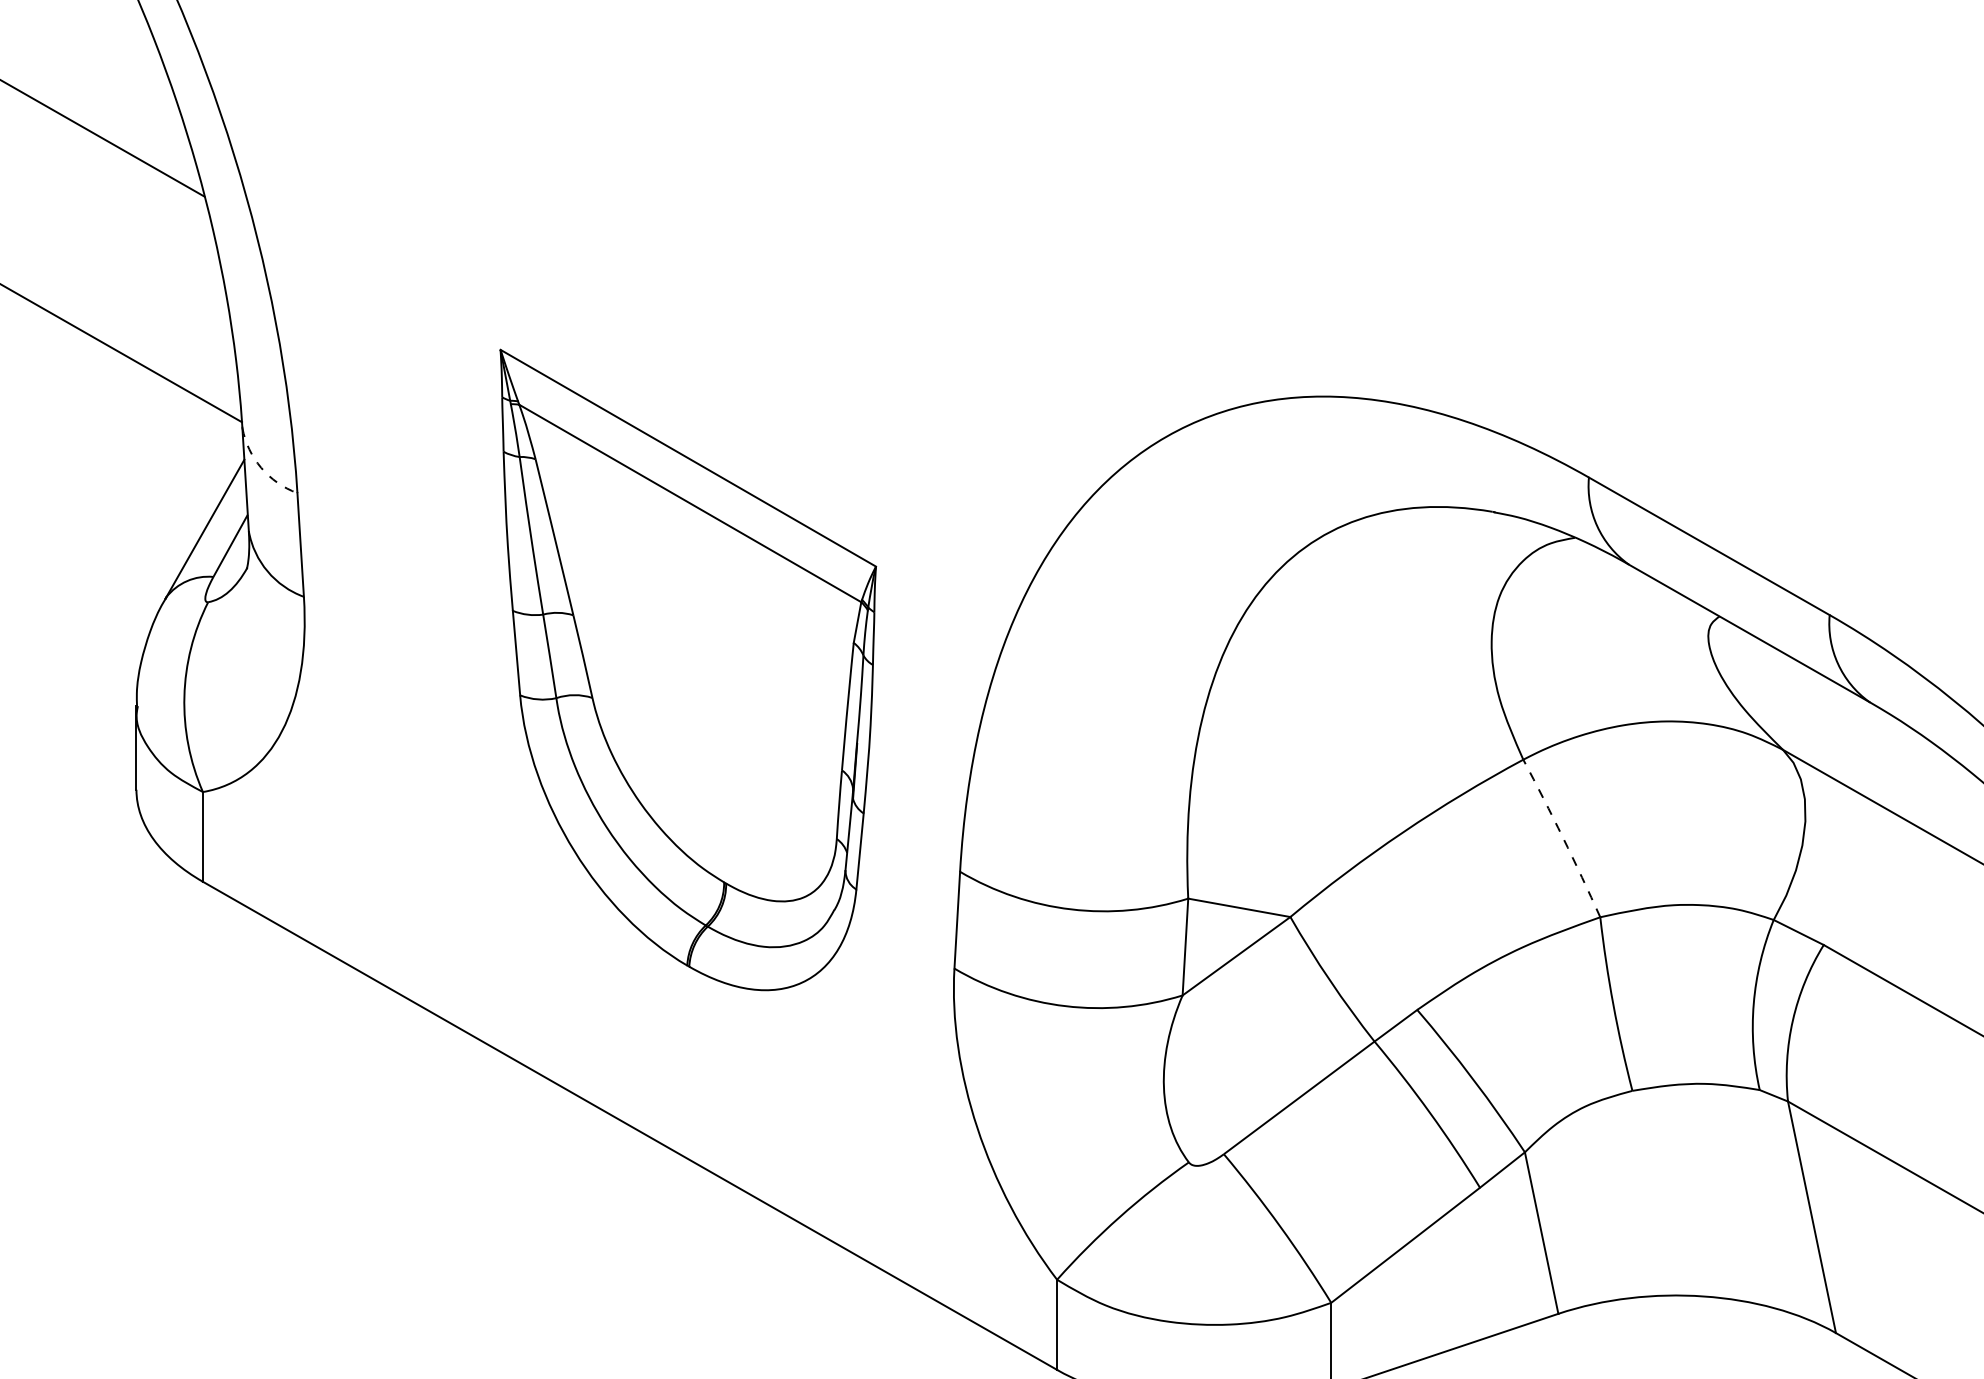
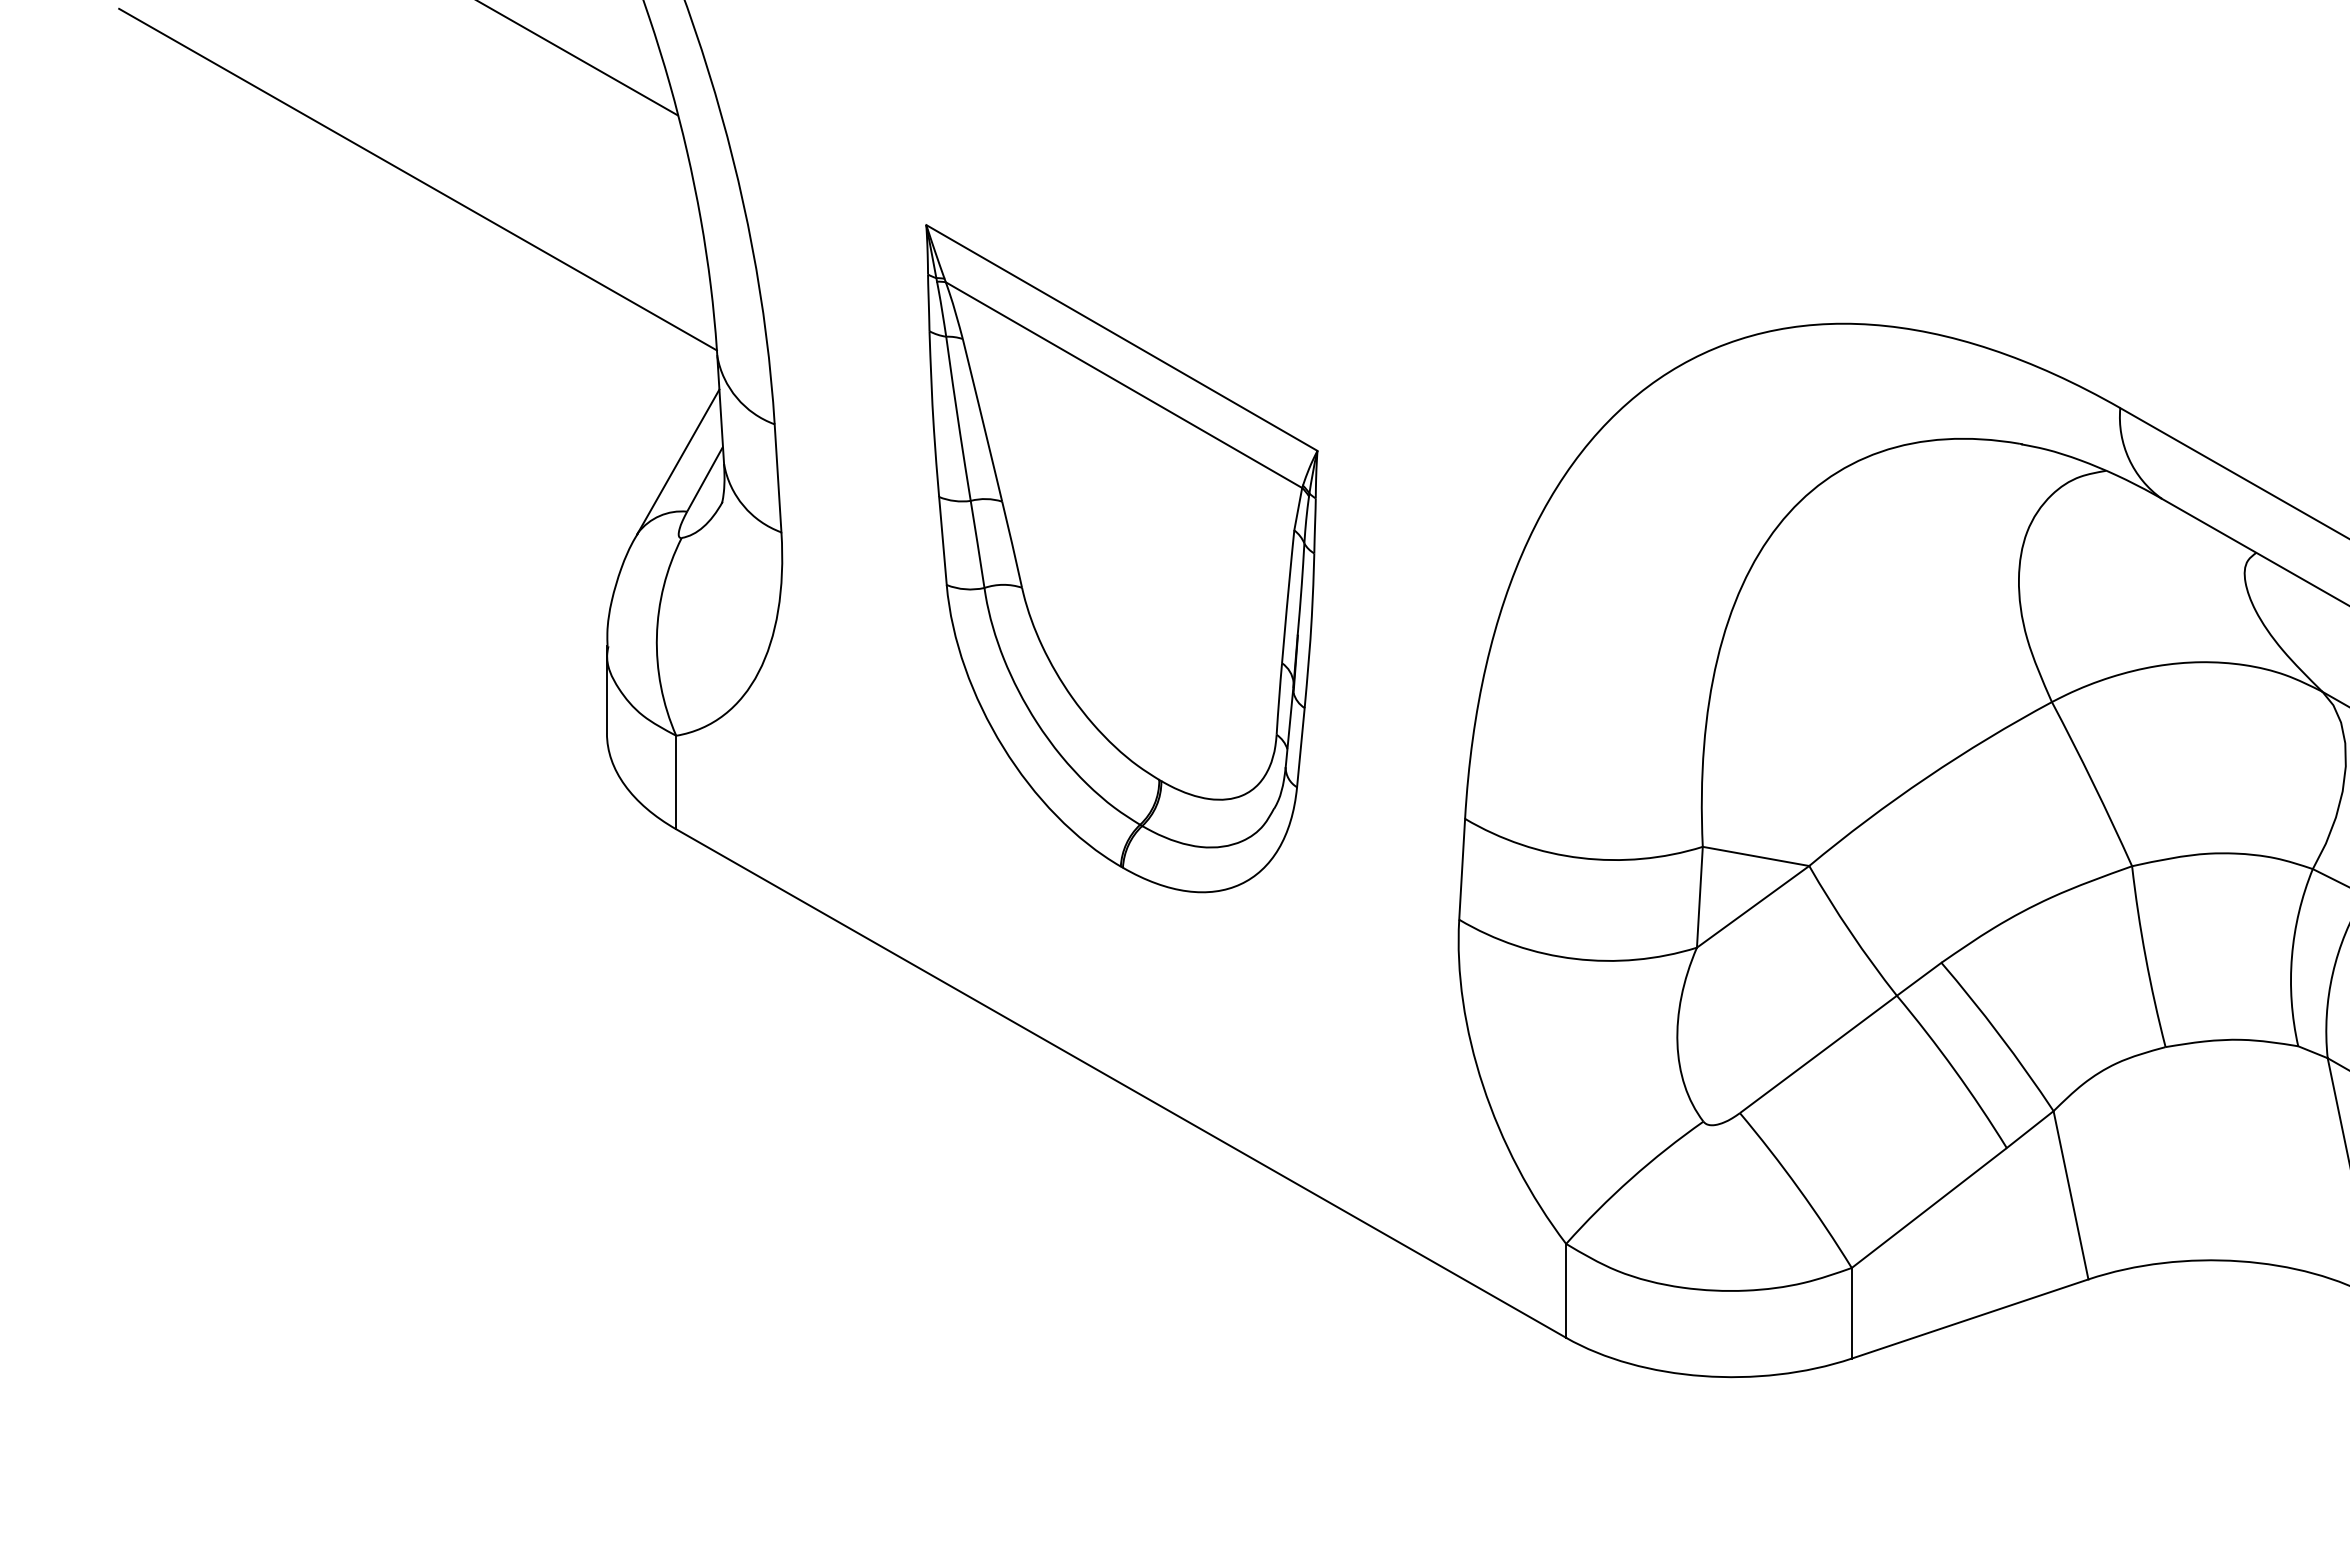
arc: (260, 467) -> (736, 397), dashed -> solid
part: (687, 669) -> (1121, 558), moved
arc: (1563, 837) -> (2093, 783), dashed -> solid

